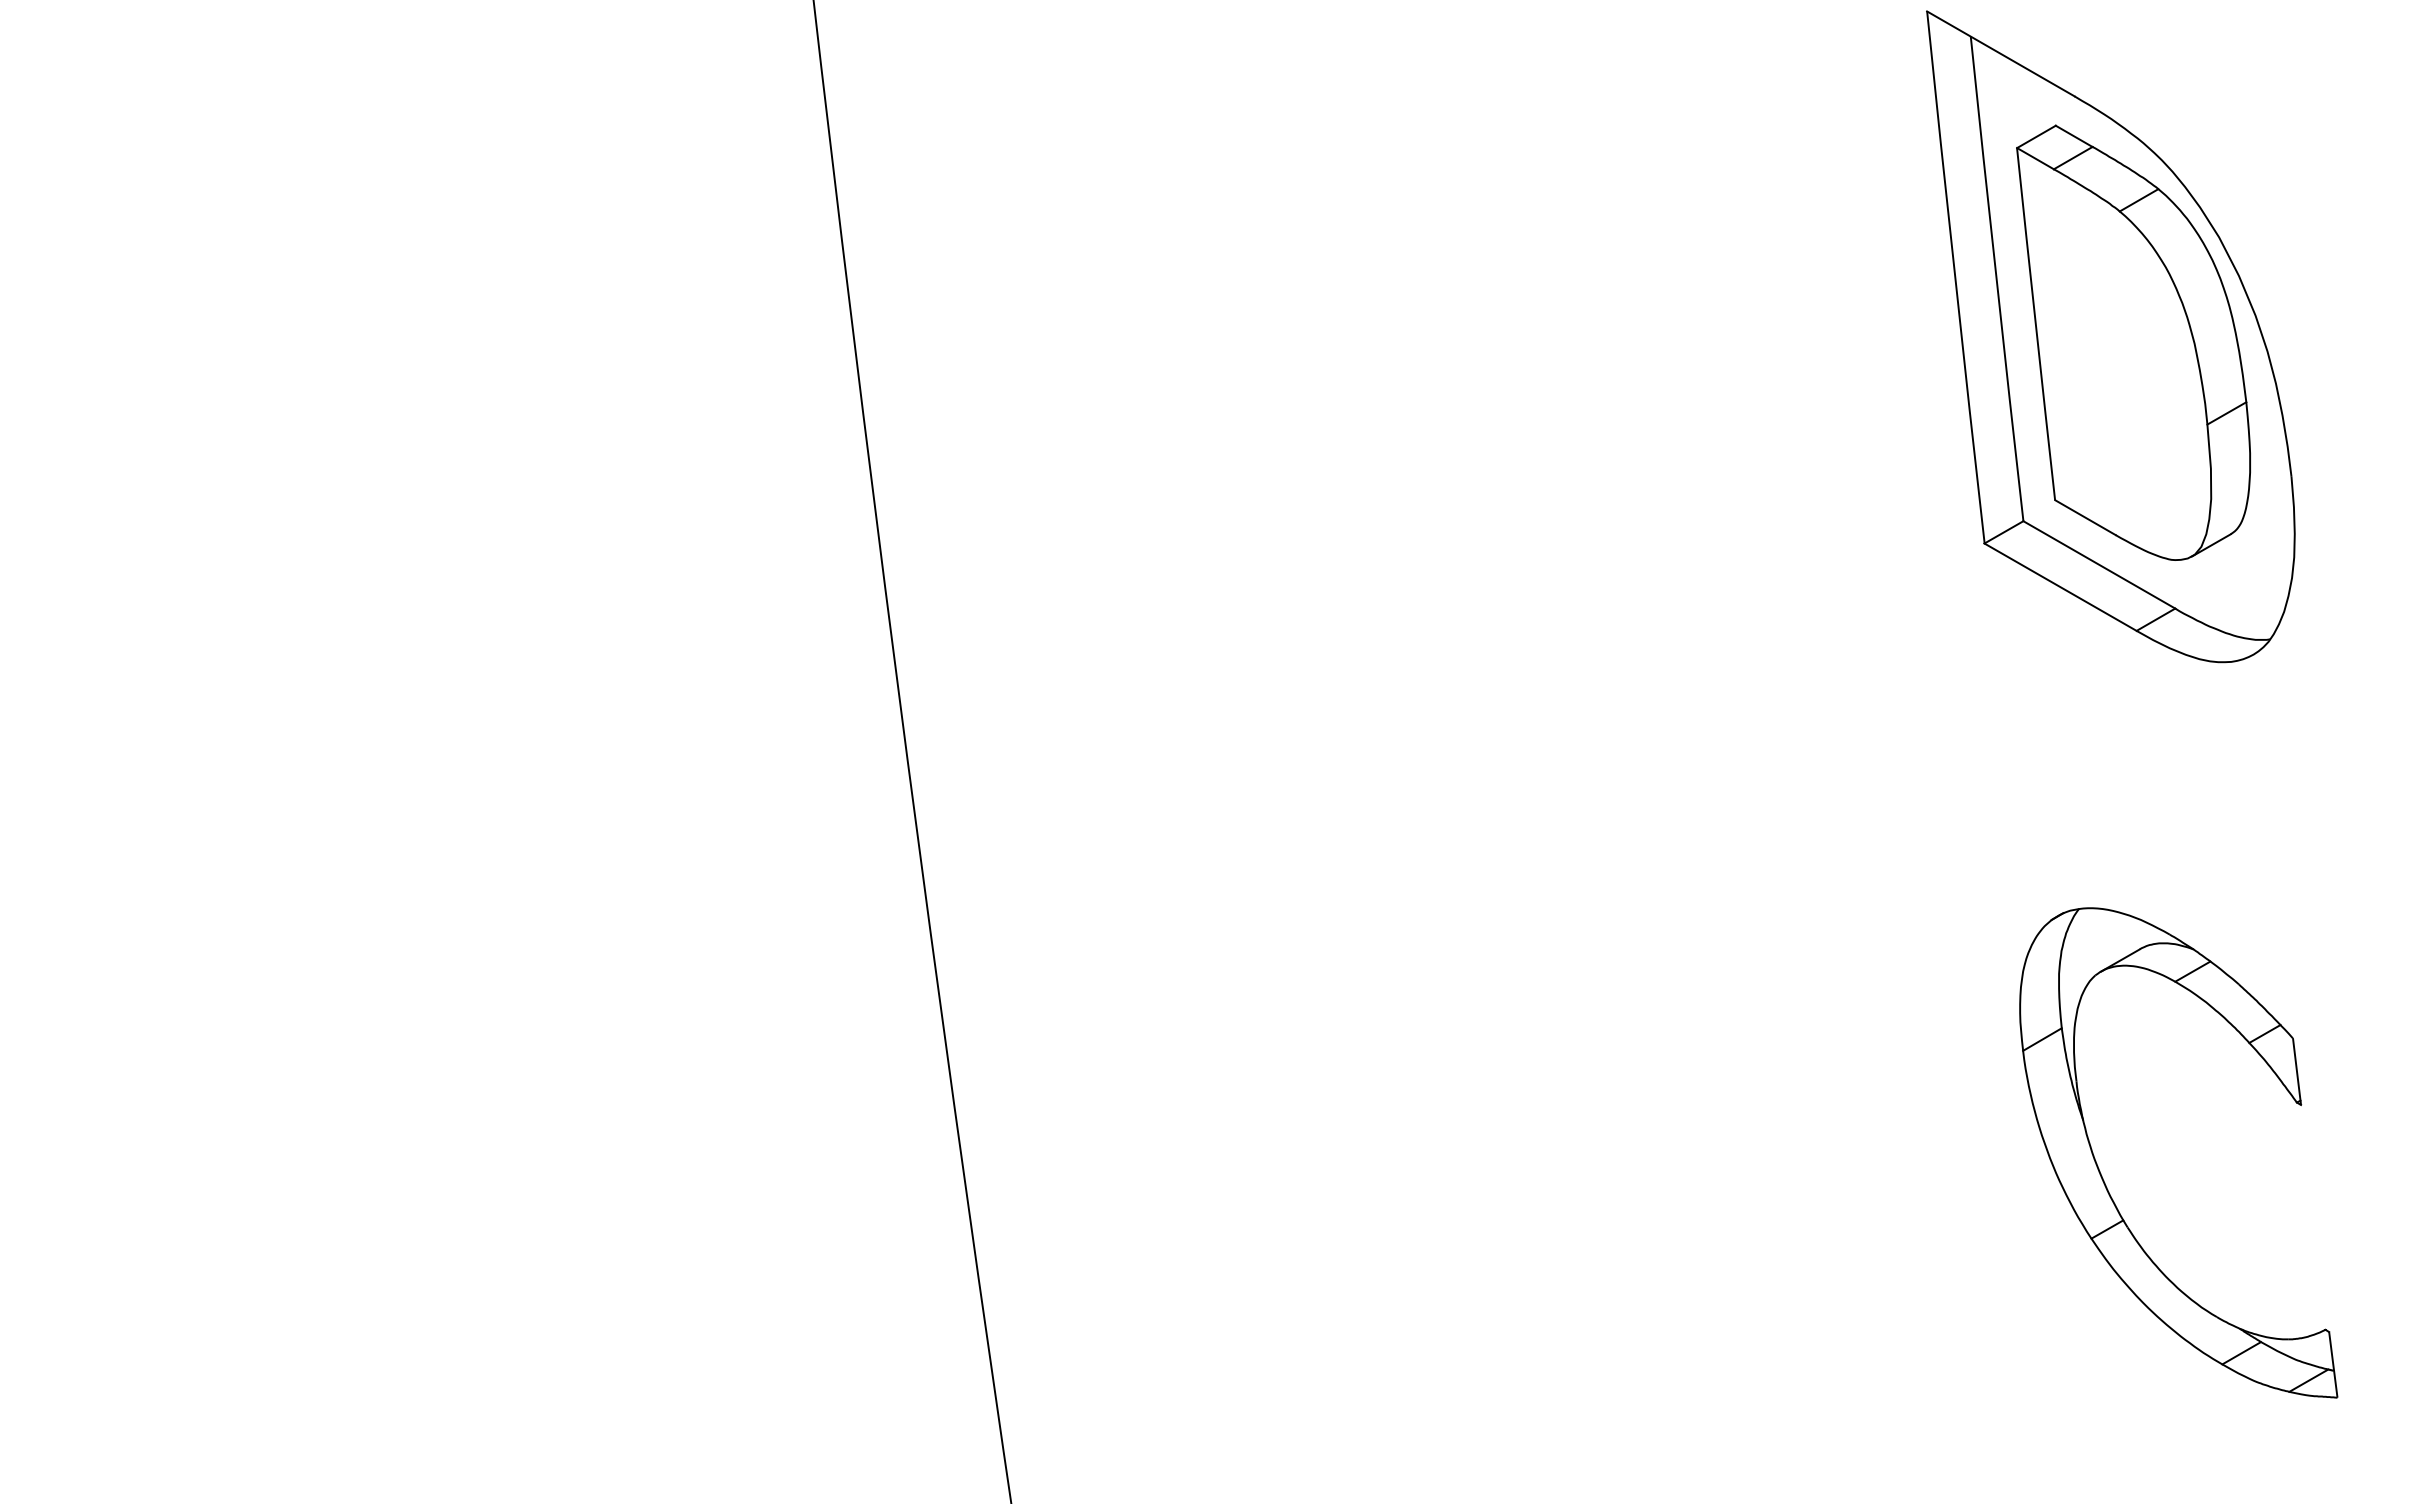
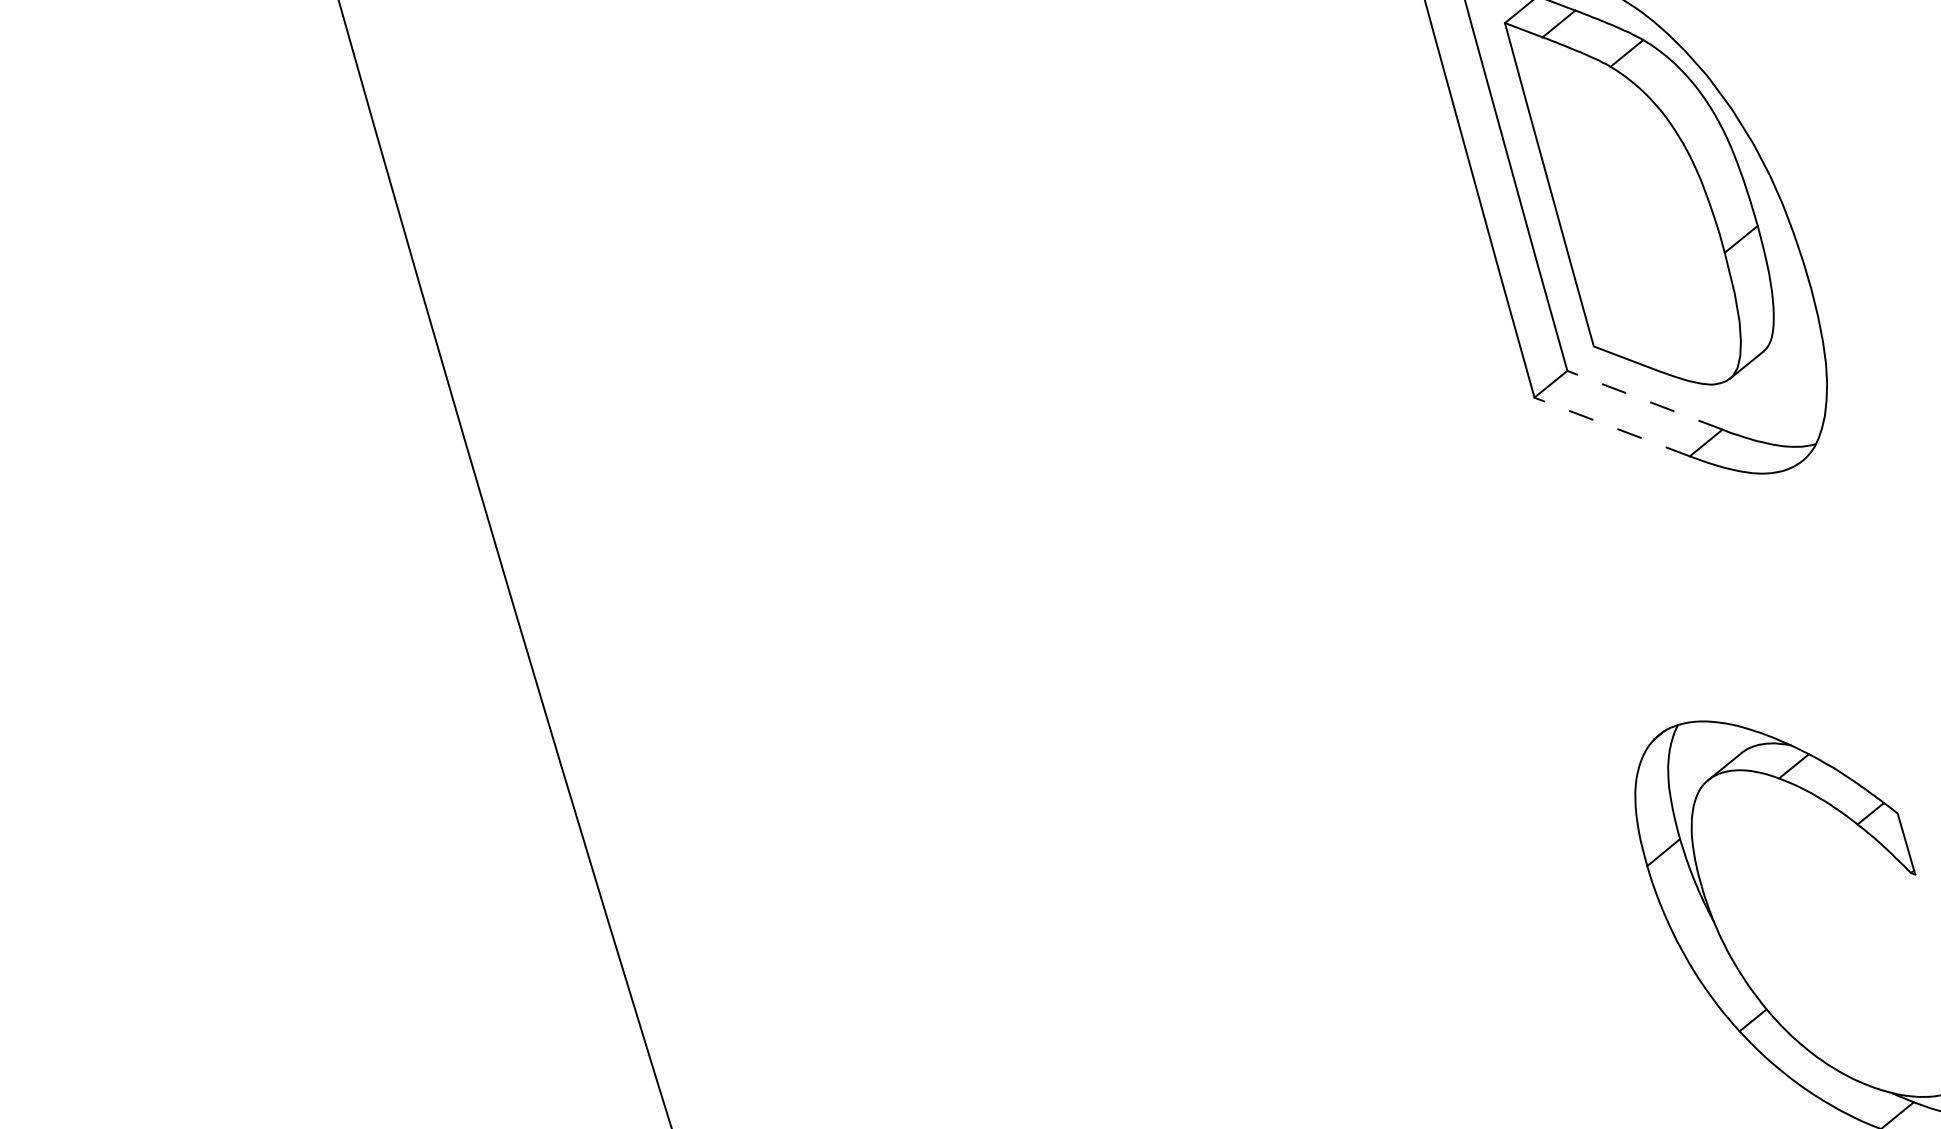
line: (2099, 564) -> (1645, 399), solid -> dashed
line: (2060, 587) -> (1612, 427), solid -> dashed

